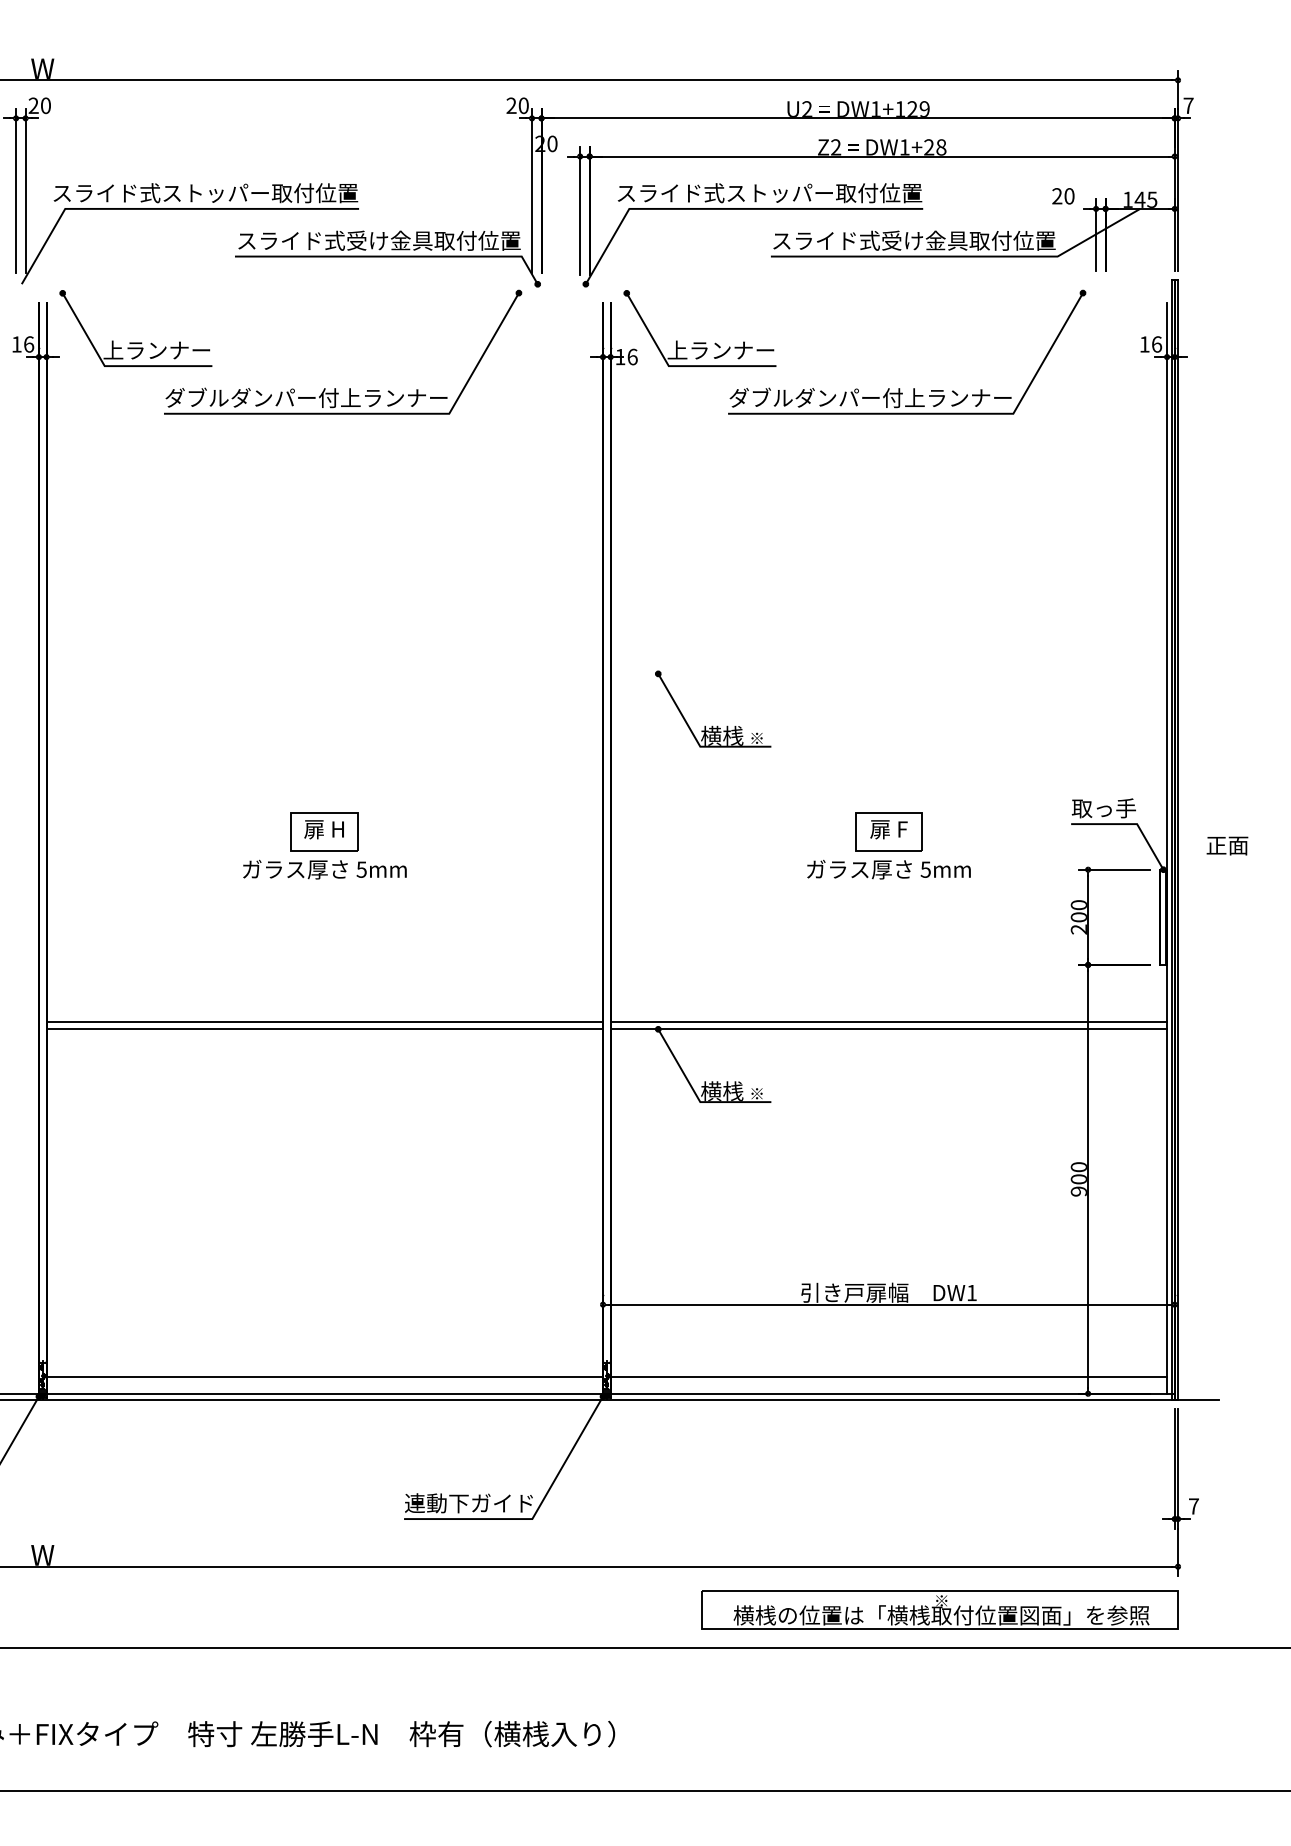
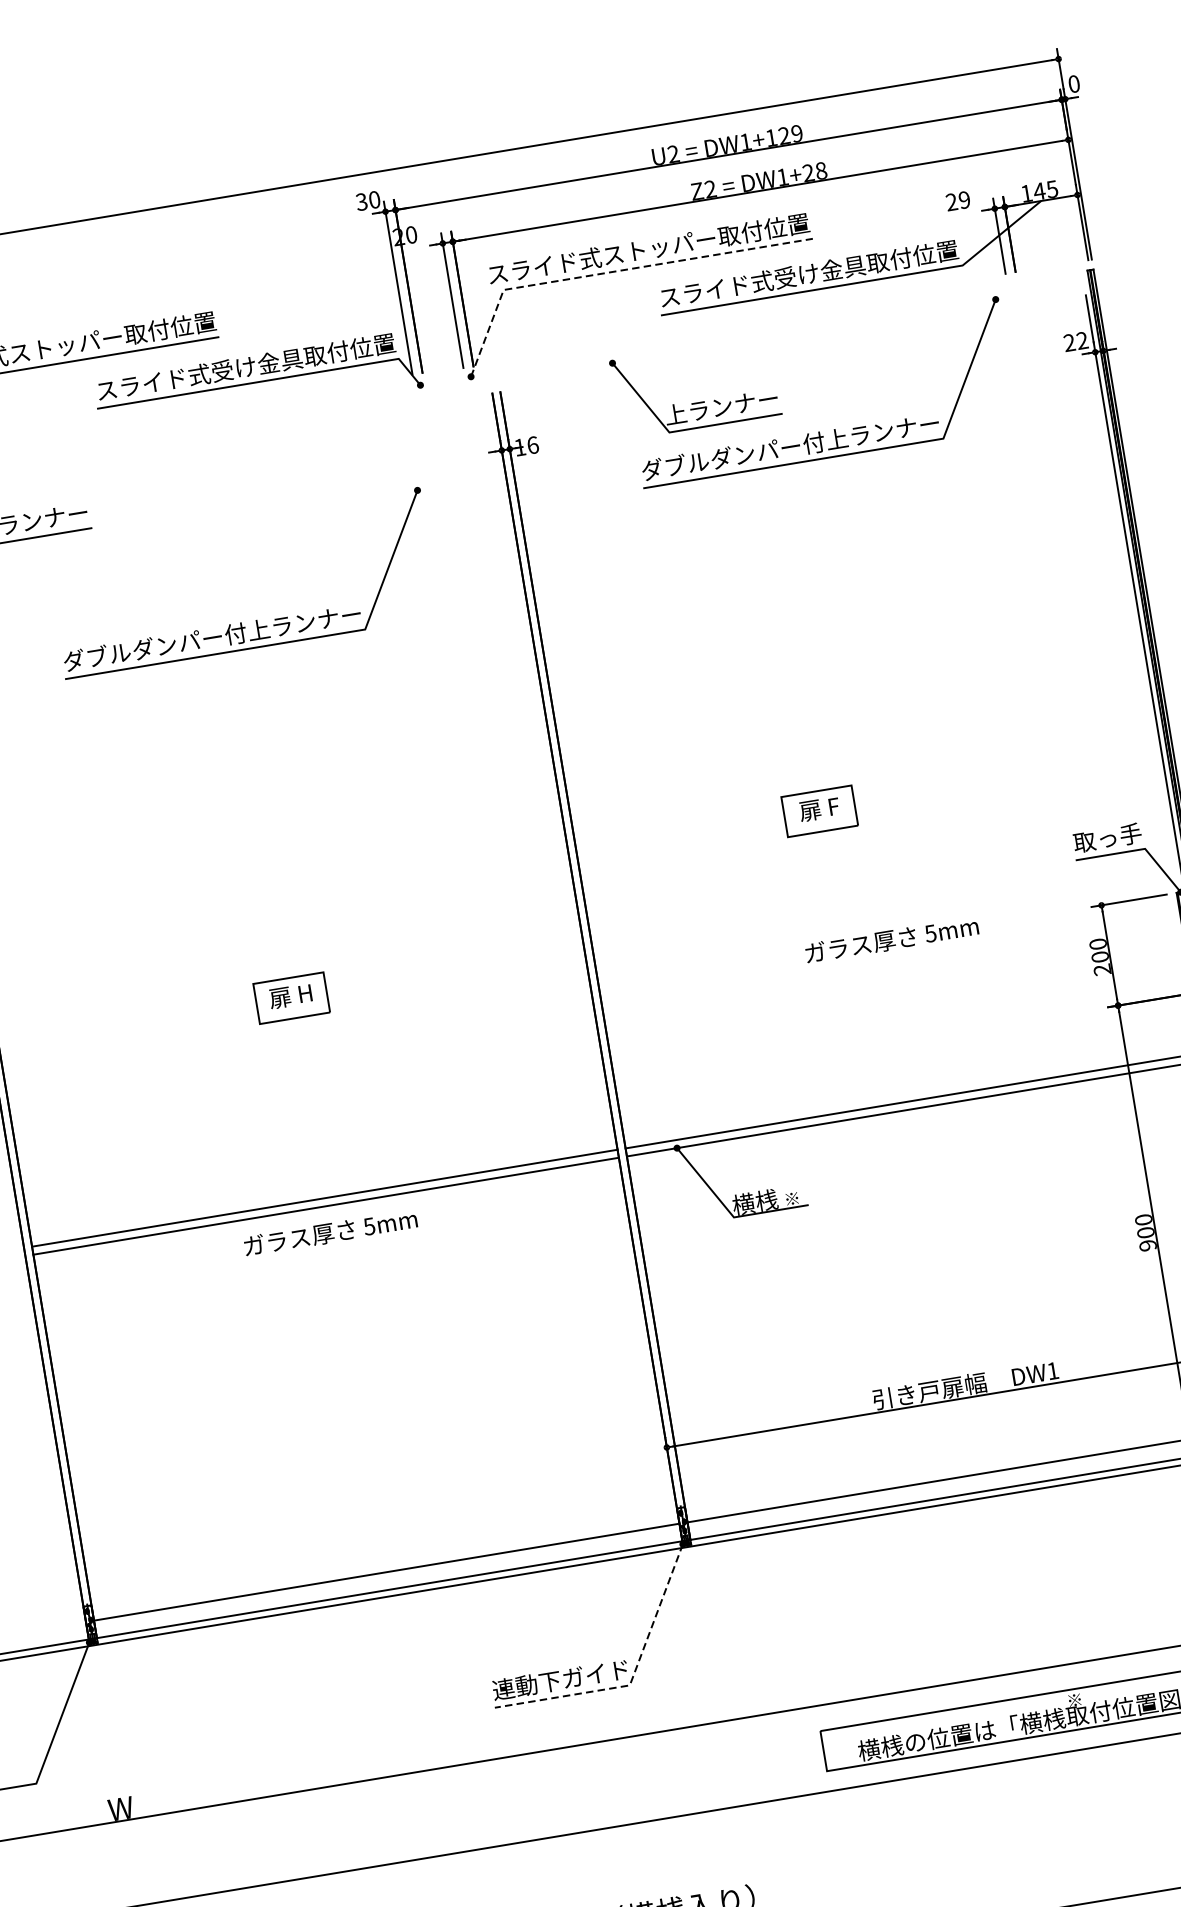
text: (1188, 105) -> (1074, 83), 7 -> 0
text: (511, 106) -> (361, 202), 20 -> 30
text: (1069, 196) -> (964, 200), 20 -> 29
line: (732, 208) -> (612, 271), solid -> dashed
part: (699, 342) -> (697, 402), moved
text: (1150, 344) -> (1075, 341), 16 -> 22
part: (349, 388) -> (255, 620), moved
part: (712, 725) -> (681, 819), removed
part: (888, 831) -> (819, 811), moved
text: (324, 869) -> (330, 1232), moved
line: (535, 1513) -> (632, 1679), solid -> dashed

